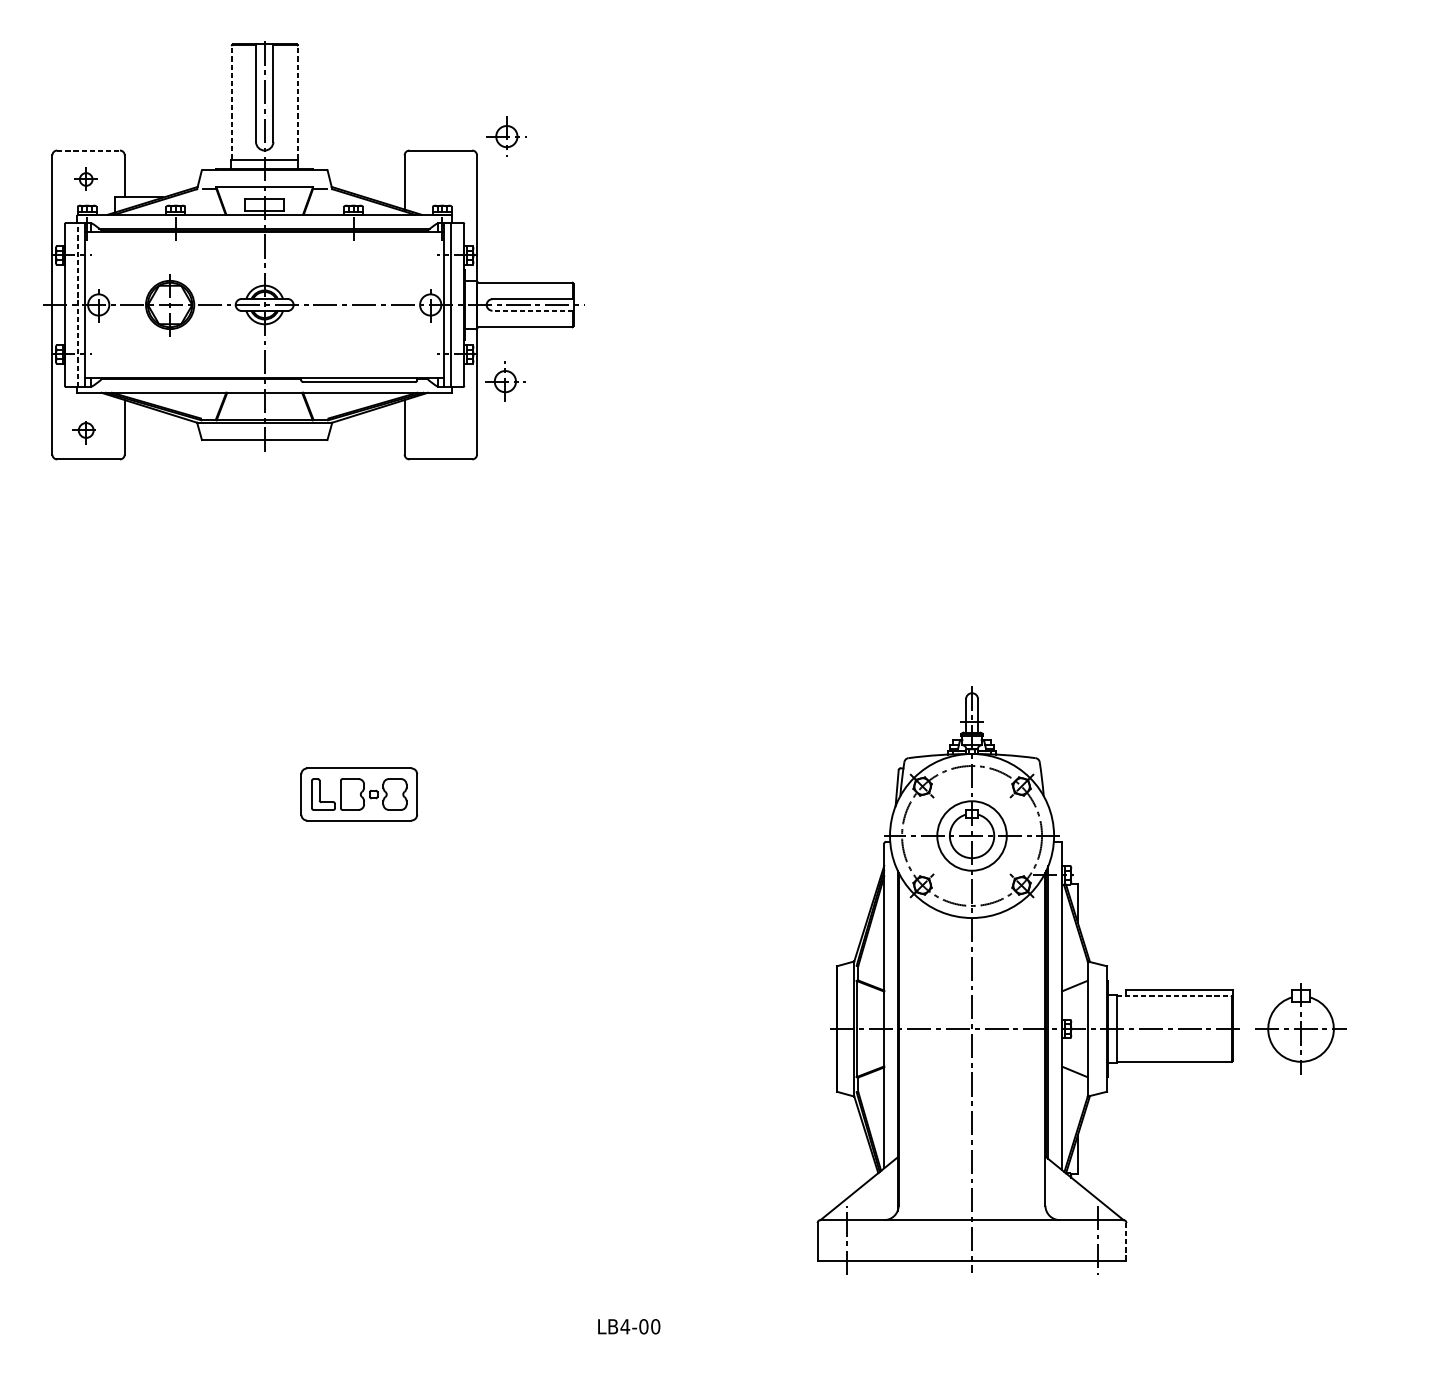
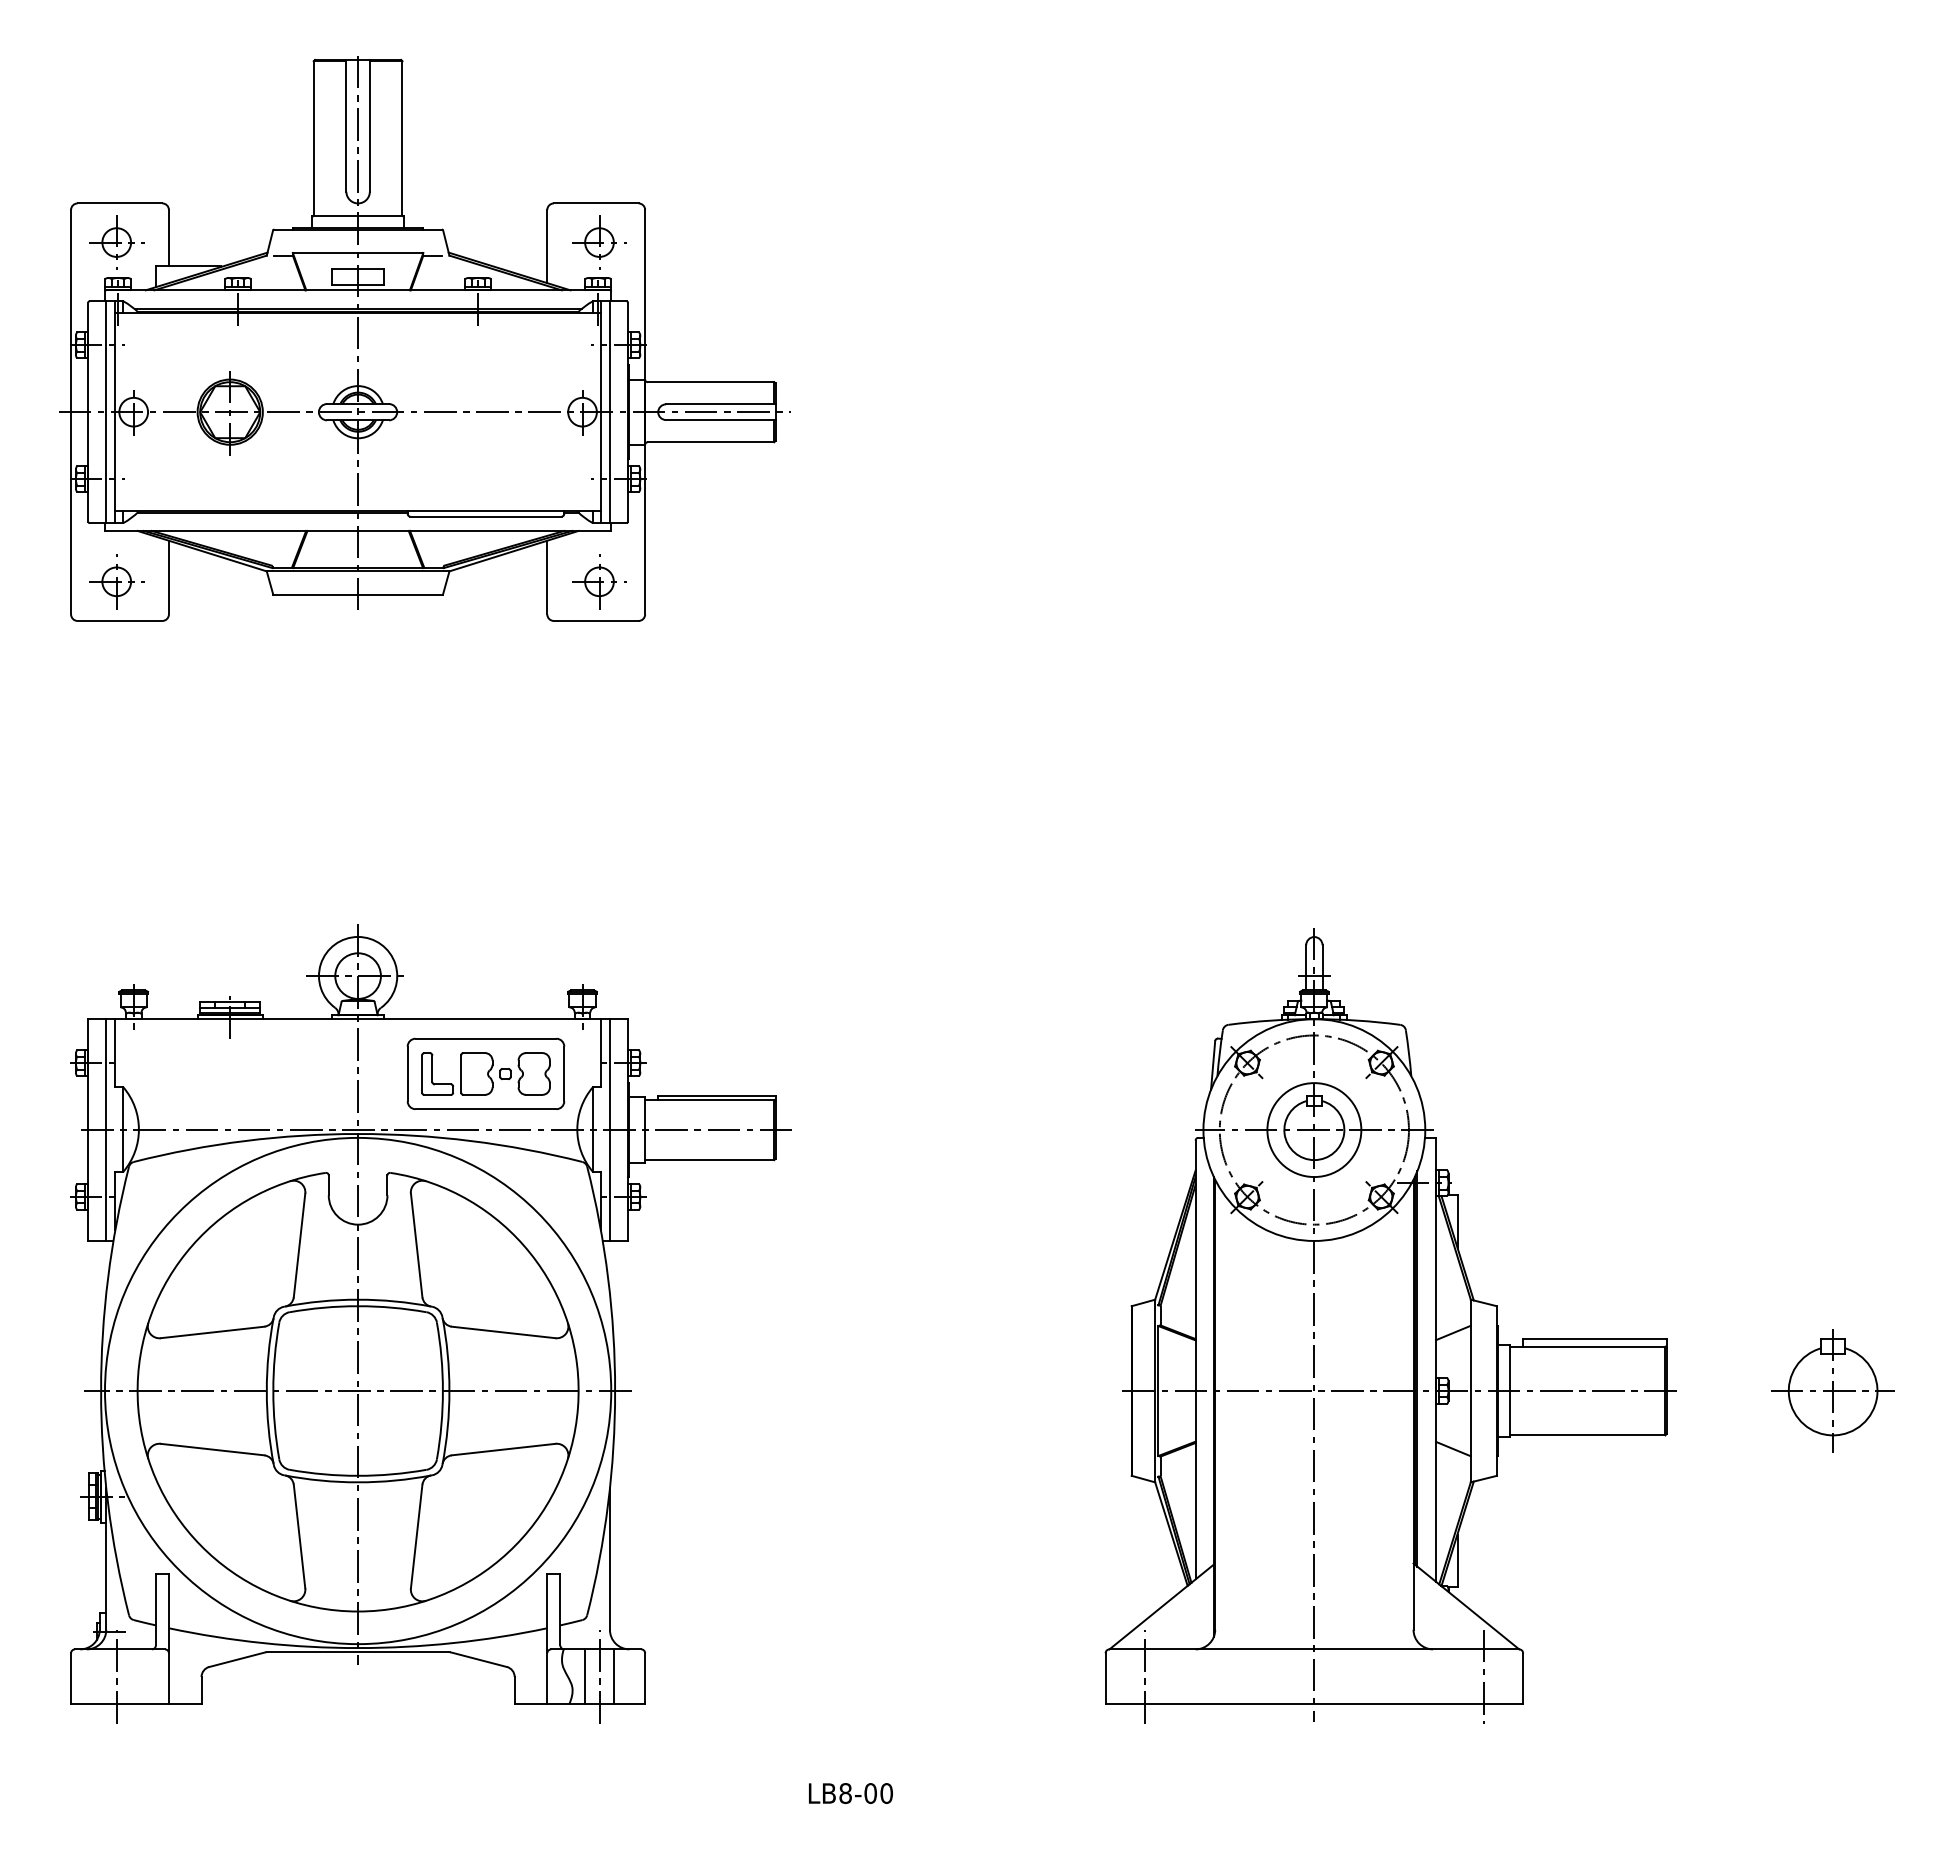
line: (231, 102) -> (313, 138), dashed -> solid
line: (297, 102) -> (402, 138), dashed -> solid
part: (506, 136) -> (599, 242), moved
line: (88, 150) -> (120, 203), dashed -> solid
part: (85, 179) -> (116, 242), size x1.67
line: (78, 305) -> (106, 412), dashed -> solid
line: (532, 311) -> (720, 420), dashed -> solid
part: (505, 381) -> (599, 581), moved
part: (85, 430) -> (116, 581), size x1.43
part: (318, 979) -> (430, 1323), added
line: (1174, 996) -> (1587, 1346), dashed -> solid
part: (1300, 1028) -> (1832, 1390), moved
line: (1126, 1241) -> (1523, 1678), dashed -> solid
text: (625, 1326) -> (845, 1793), LB4-00 -> LB8-00

